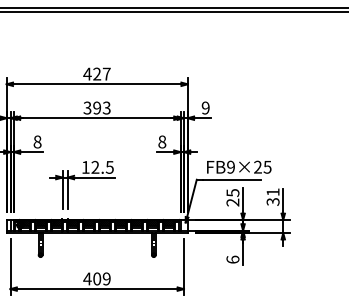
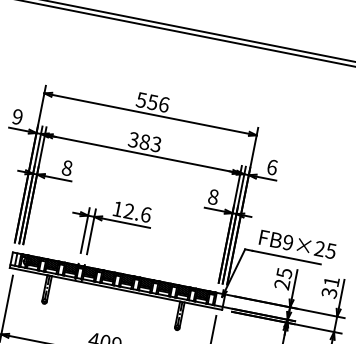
text: (96, 73) -> (152, 101), 427 -> 556
text: (97, 107) -> (145, 141), 393 -> 383
text: (205, 107) -> (272, 166), 9 -> 6
text: (109, 166) -> (145, 213), 12.5 -> 12.6

